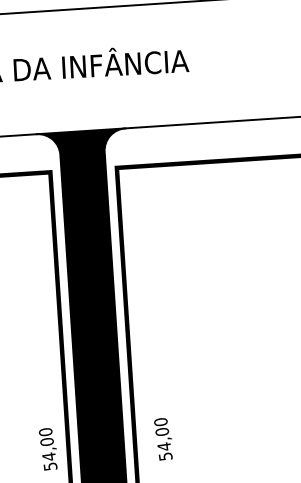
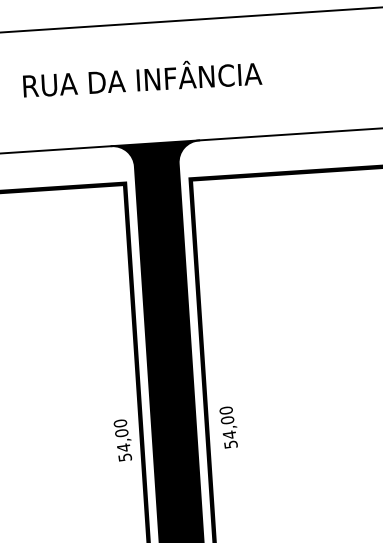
text: (163, 439) -> (228, 427), moved
text: (47, 449) -> (122, 440), moved

